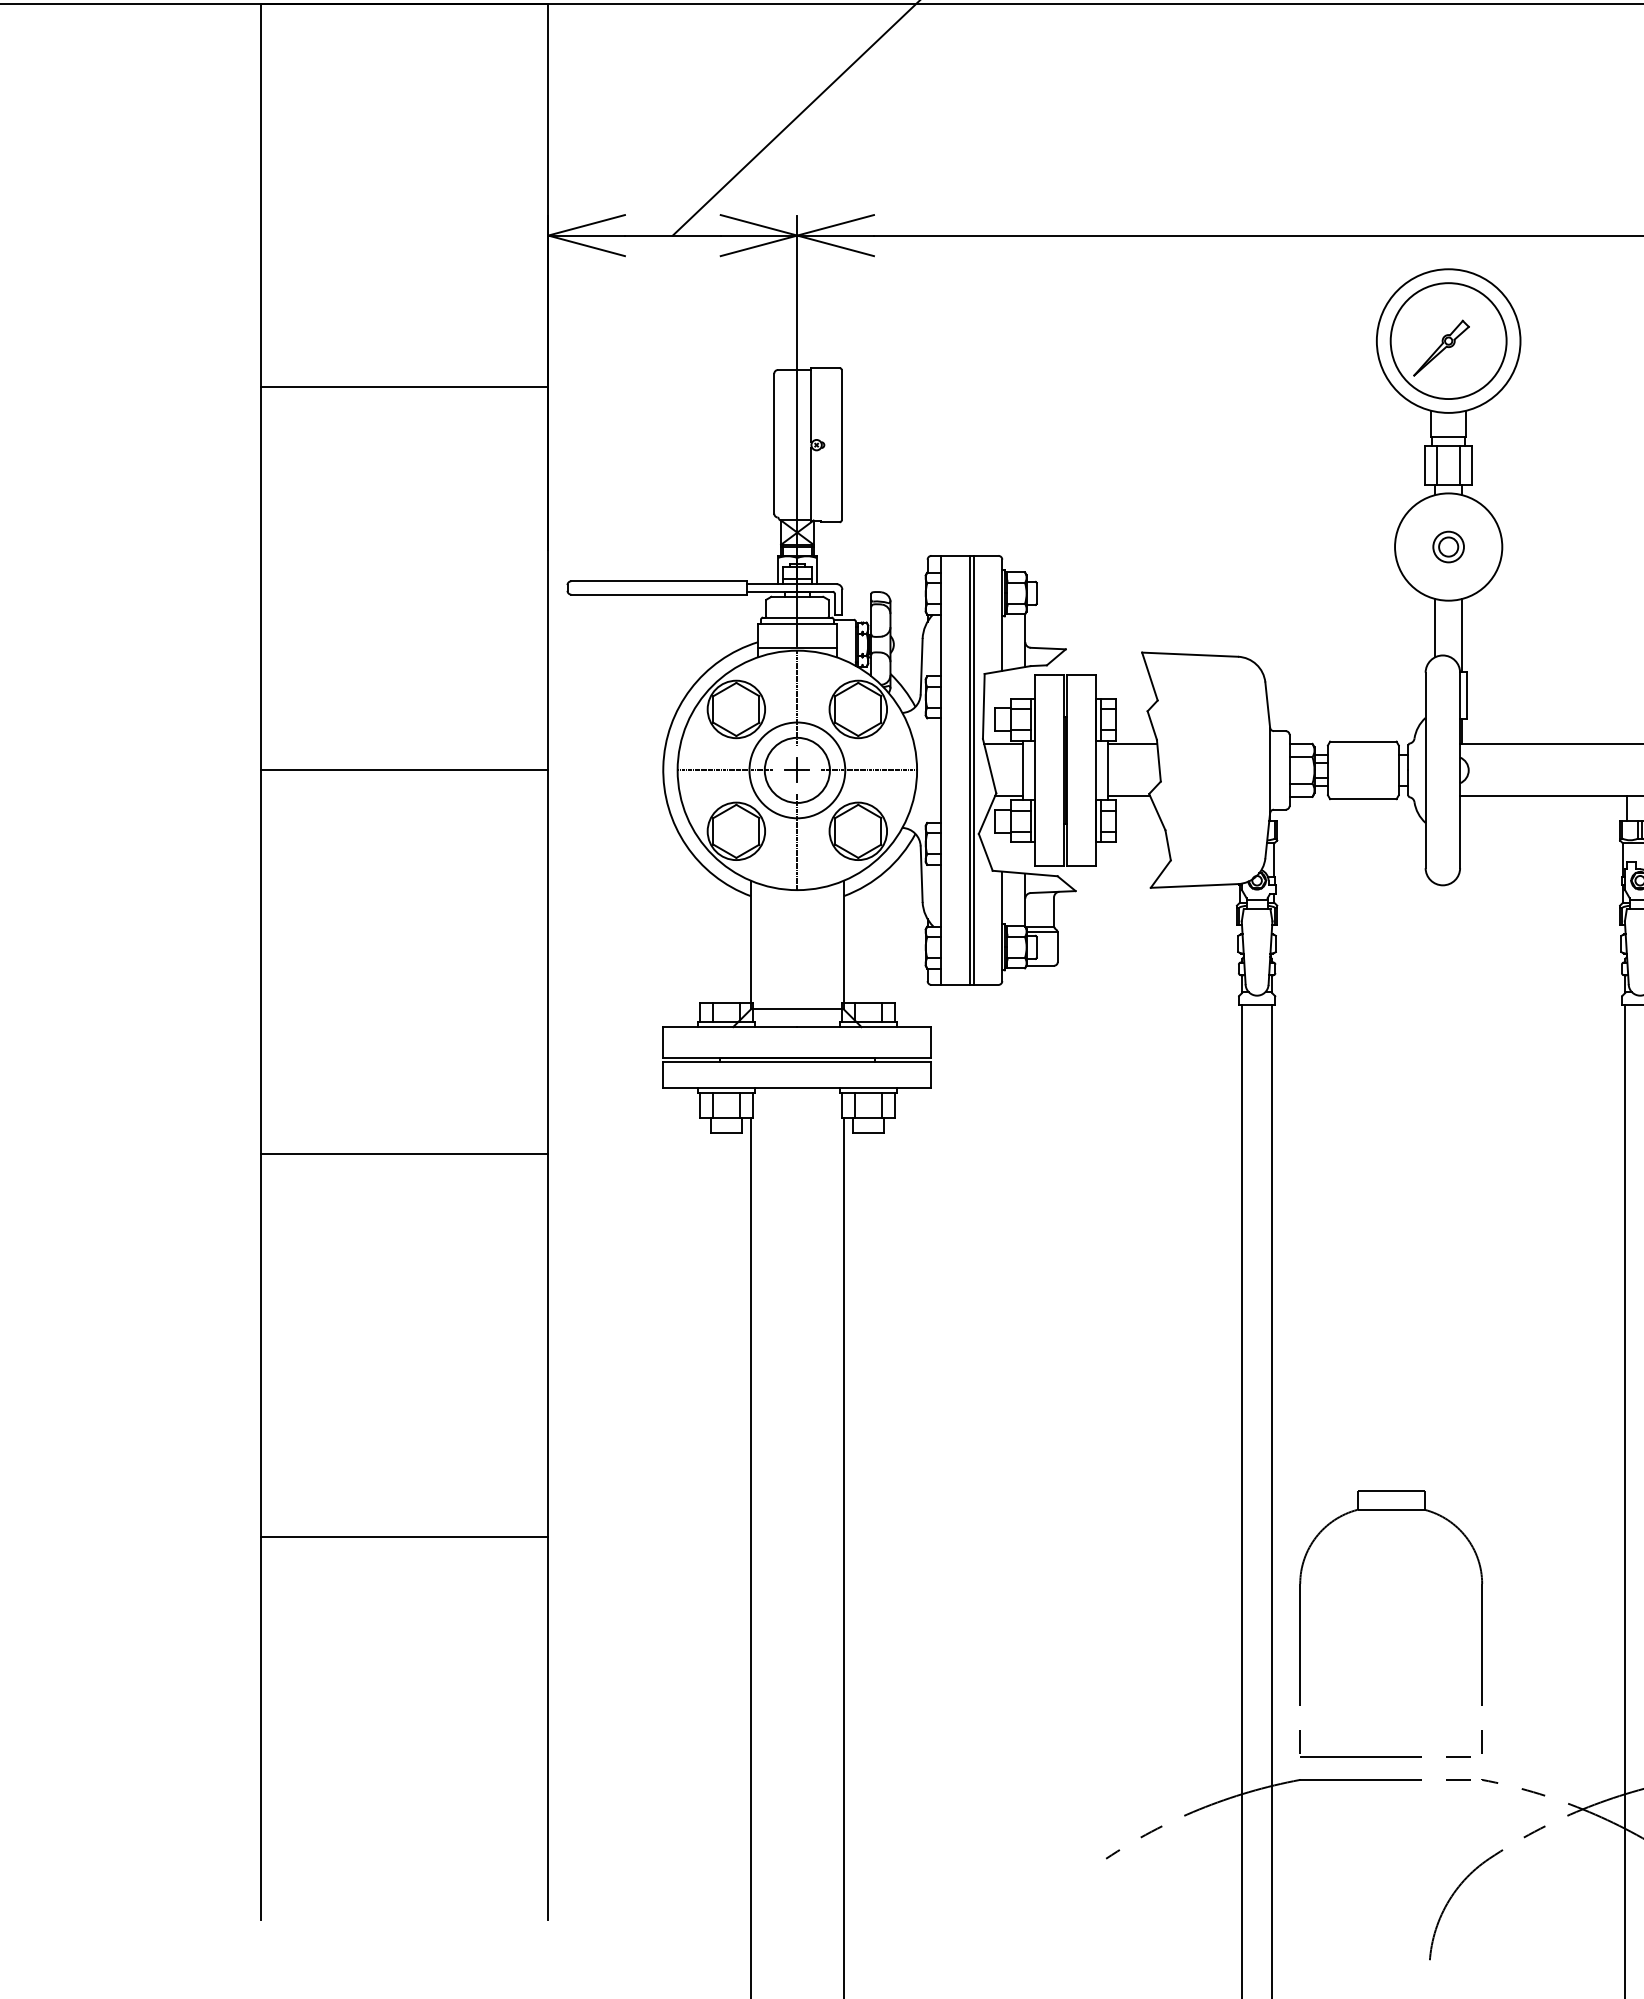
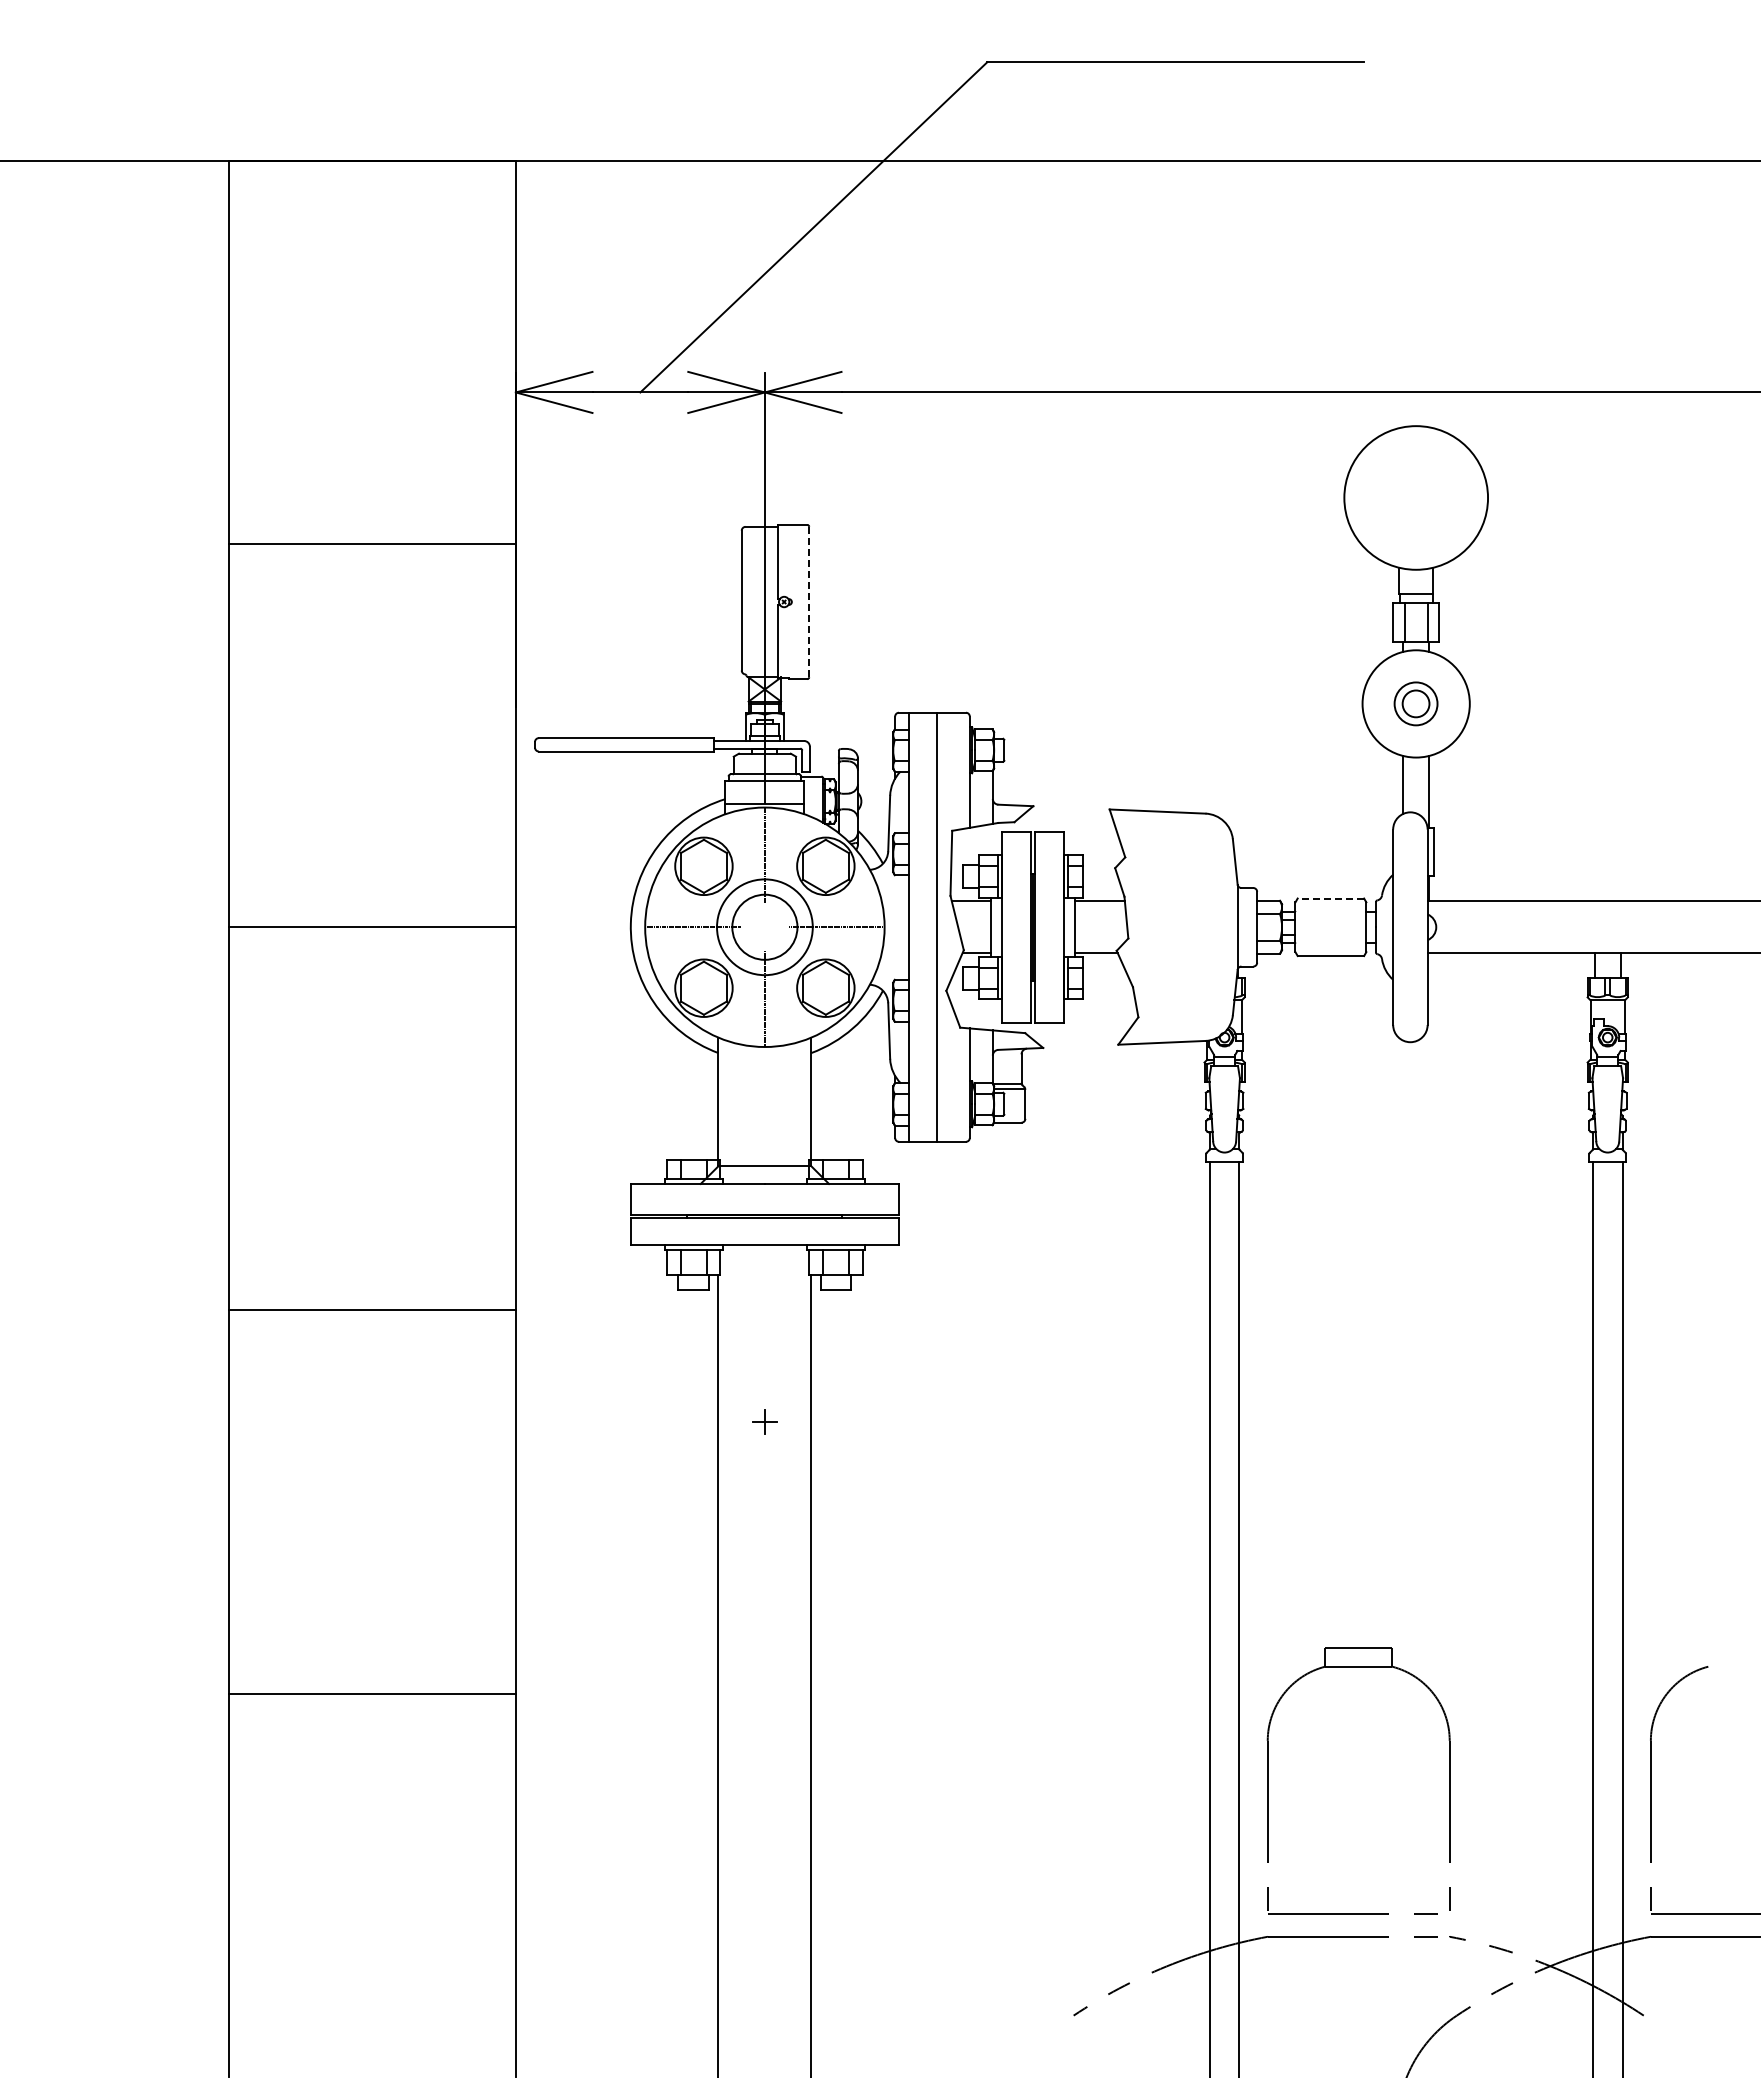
part: (1447, 340) -> (1415, 497), removed
line: (841, 445) -> (809, 602), solid -> dashed
part: (1448, 546) -> (1416, 703), size x1.4
line: (1362, 741) -> (1330, 898), solid -> dashed
part: (796, 769) -> (764, 1421), moved
line: (973, 769) -> (941, 926), removed

